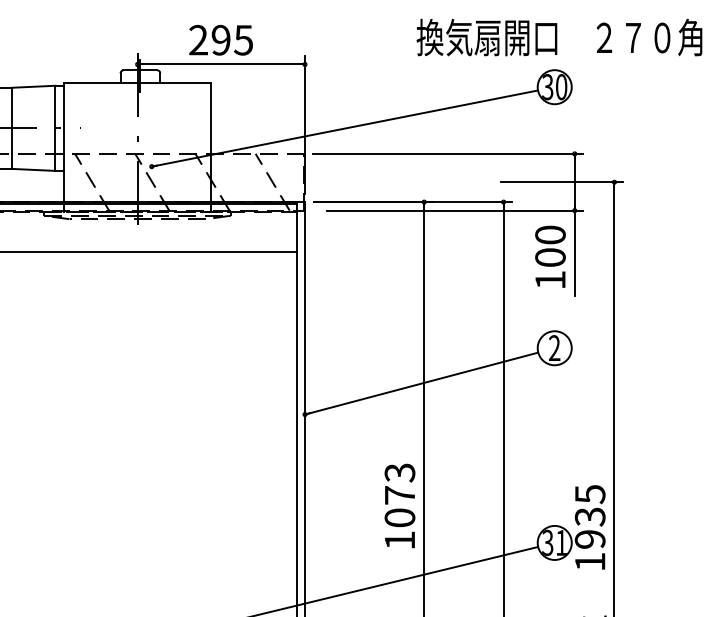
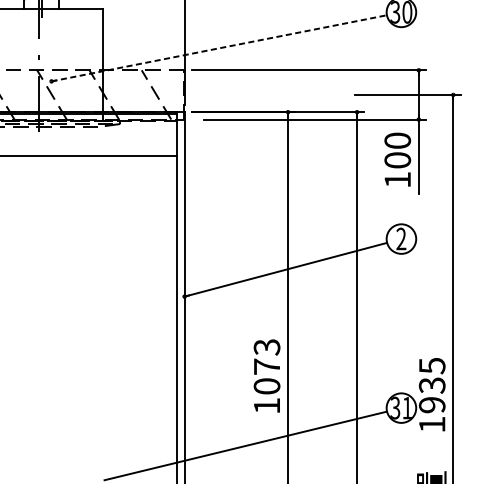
line: (344, 128) -> (218, 48), solid -> dashed

